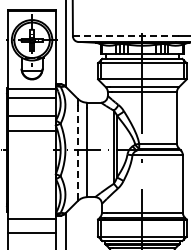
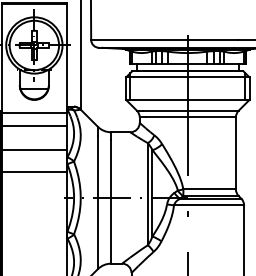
line: (125, 36) -> (164, 40), dashed -> solid
line: (77, 153) -> (97, 202), dashed -> solid

